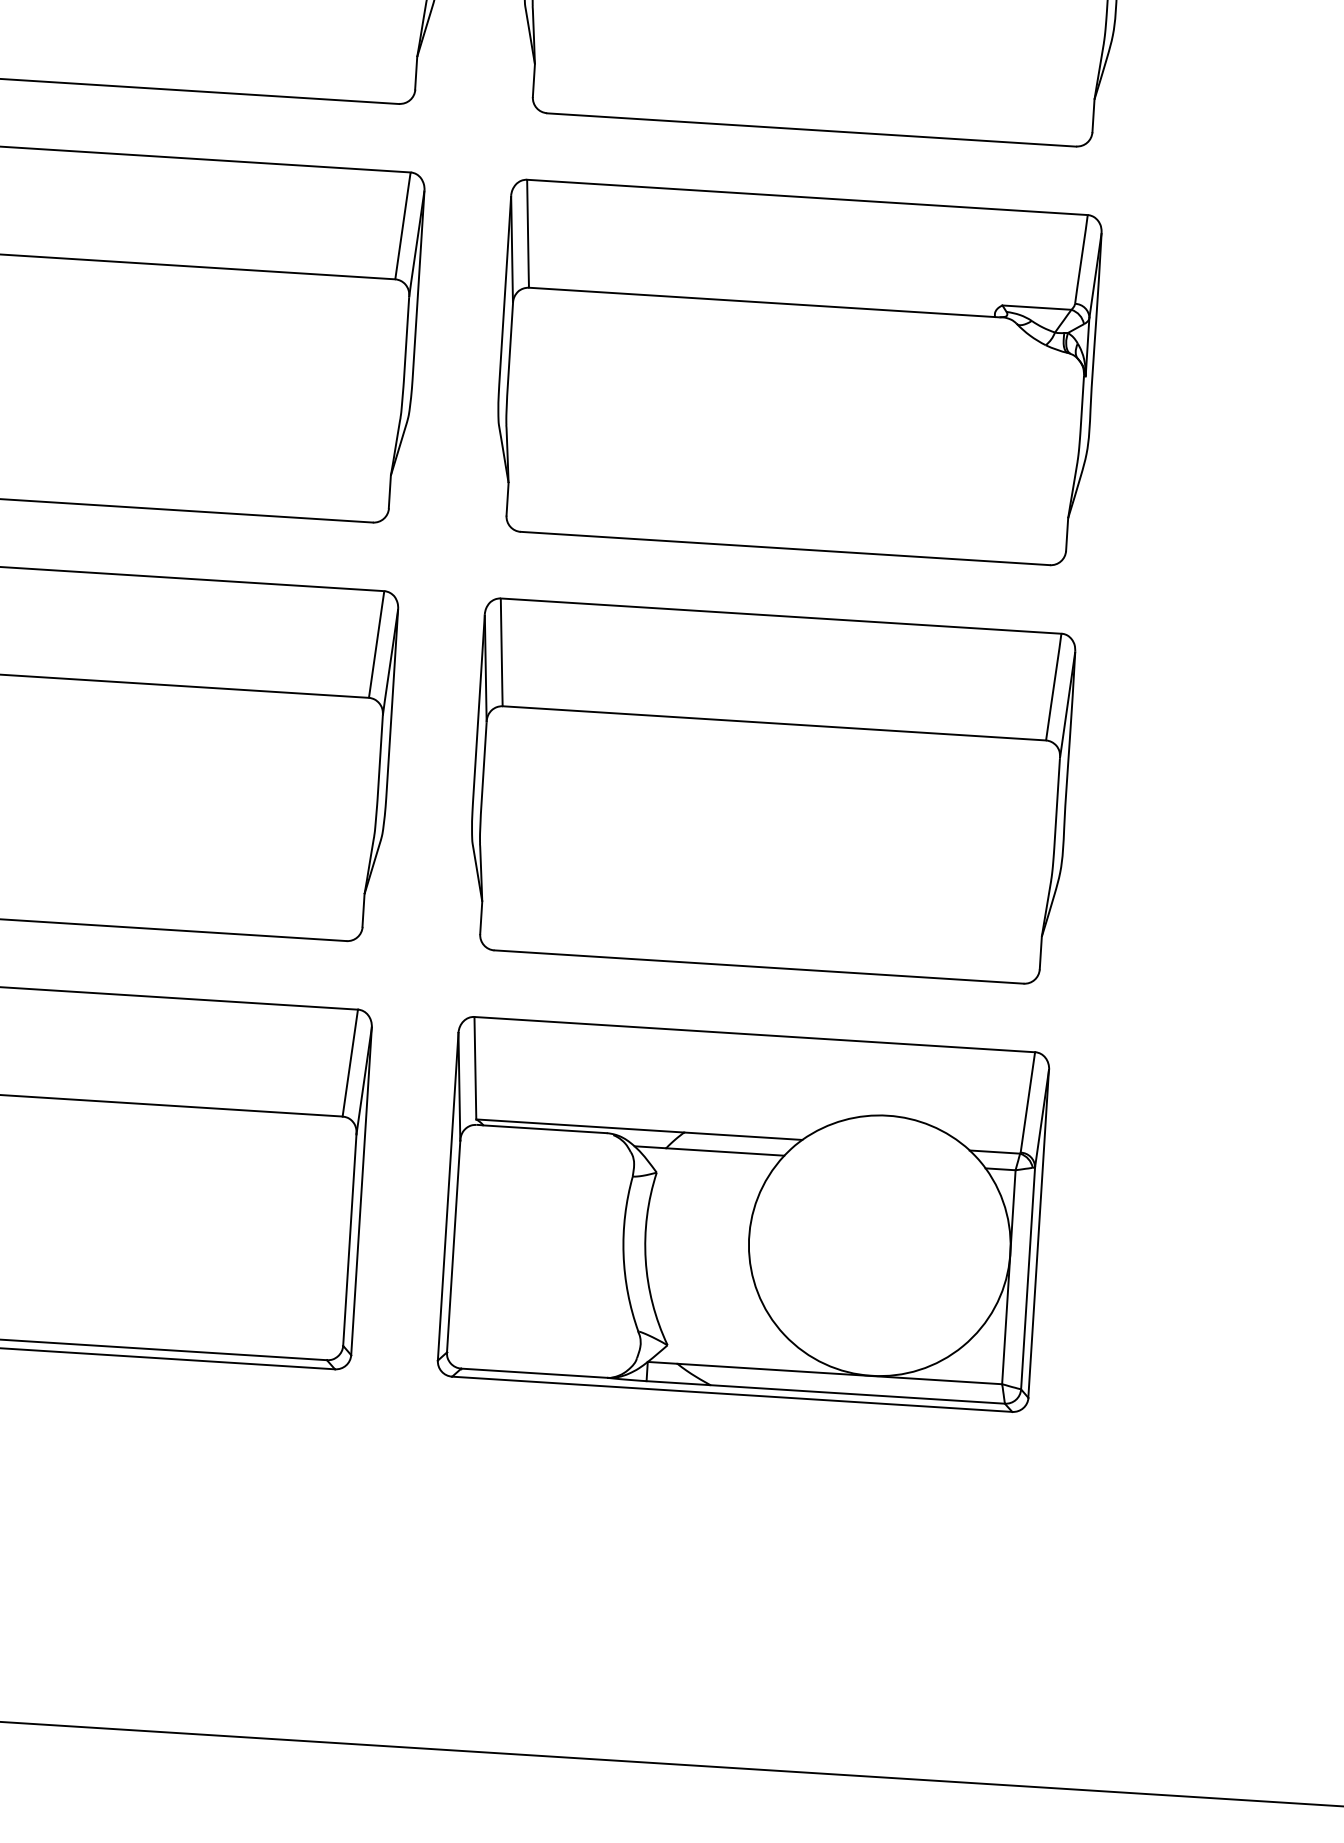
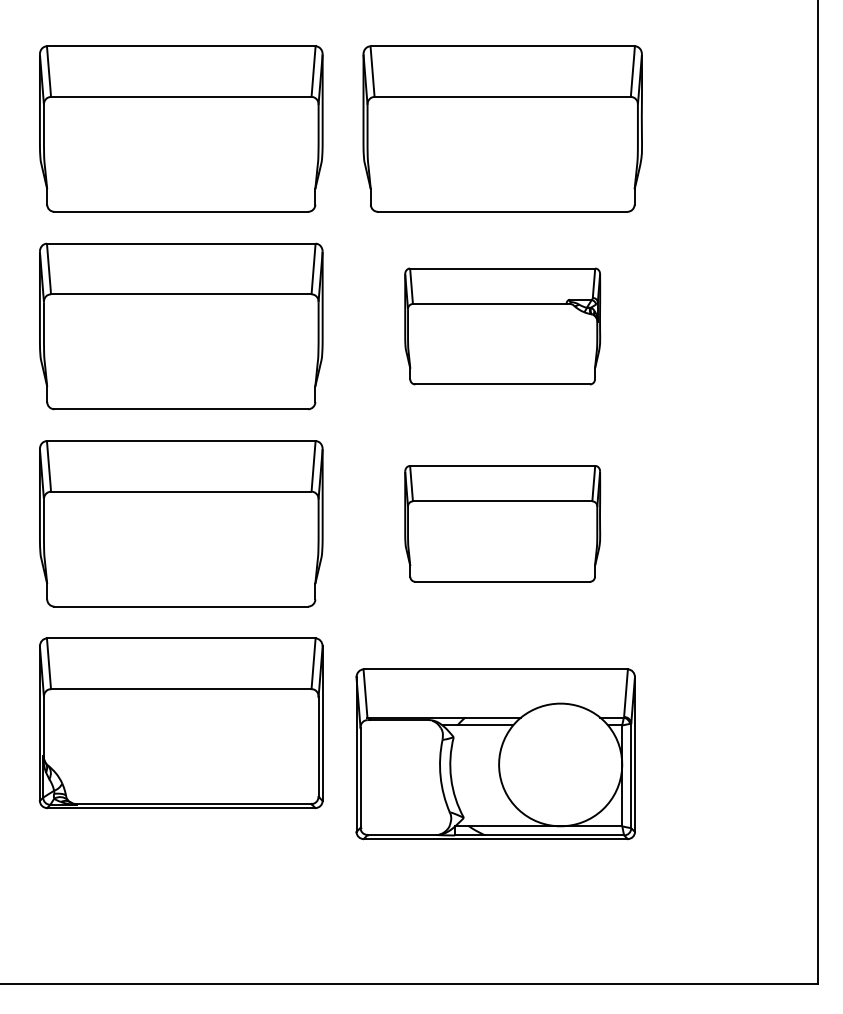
part: (795, 372) -> (502, 326), size x0.7
part: (769, 790) -> (502, 523), size x0.7
part: (742, 1214) -> (495, 754), moved

